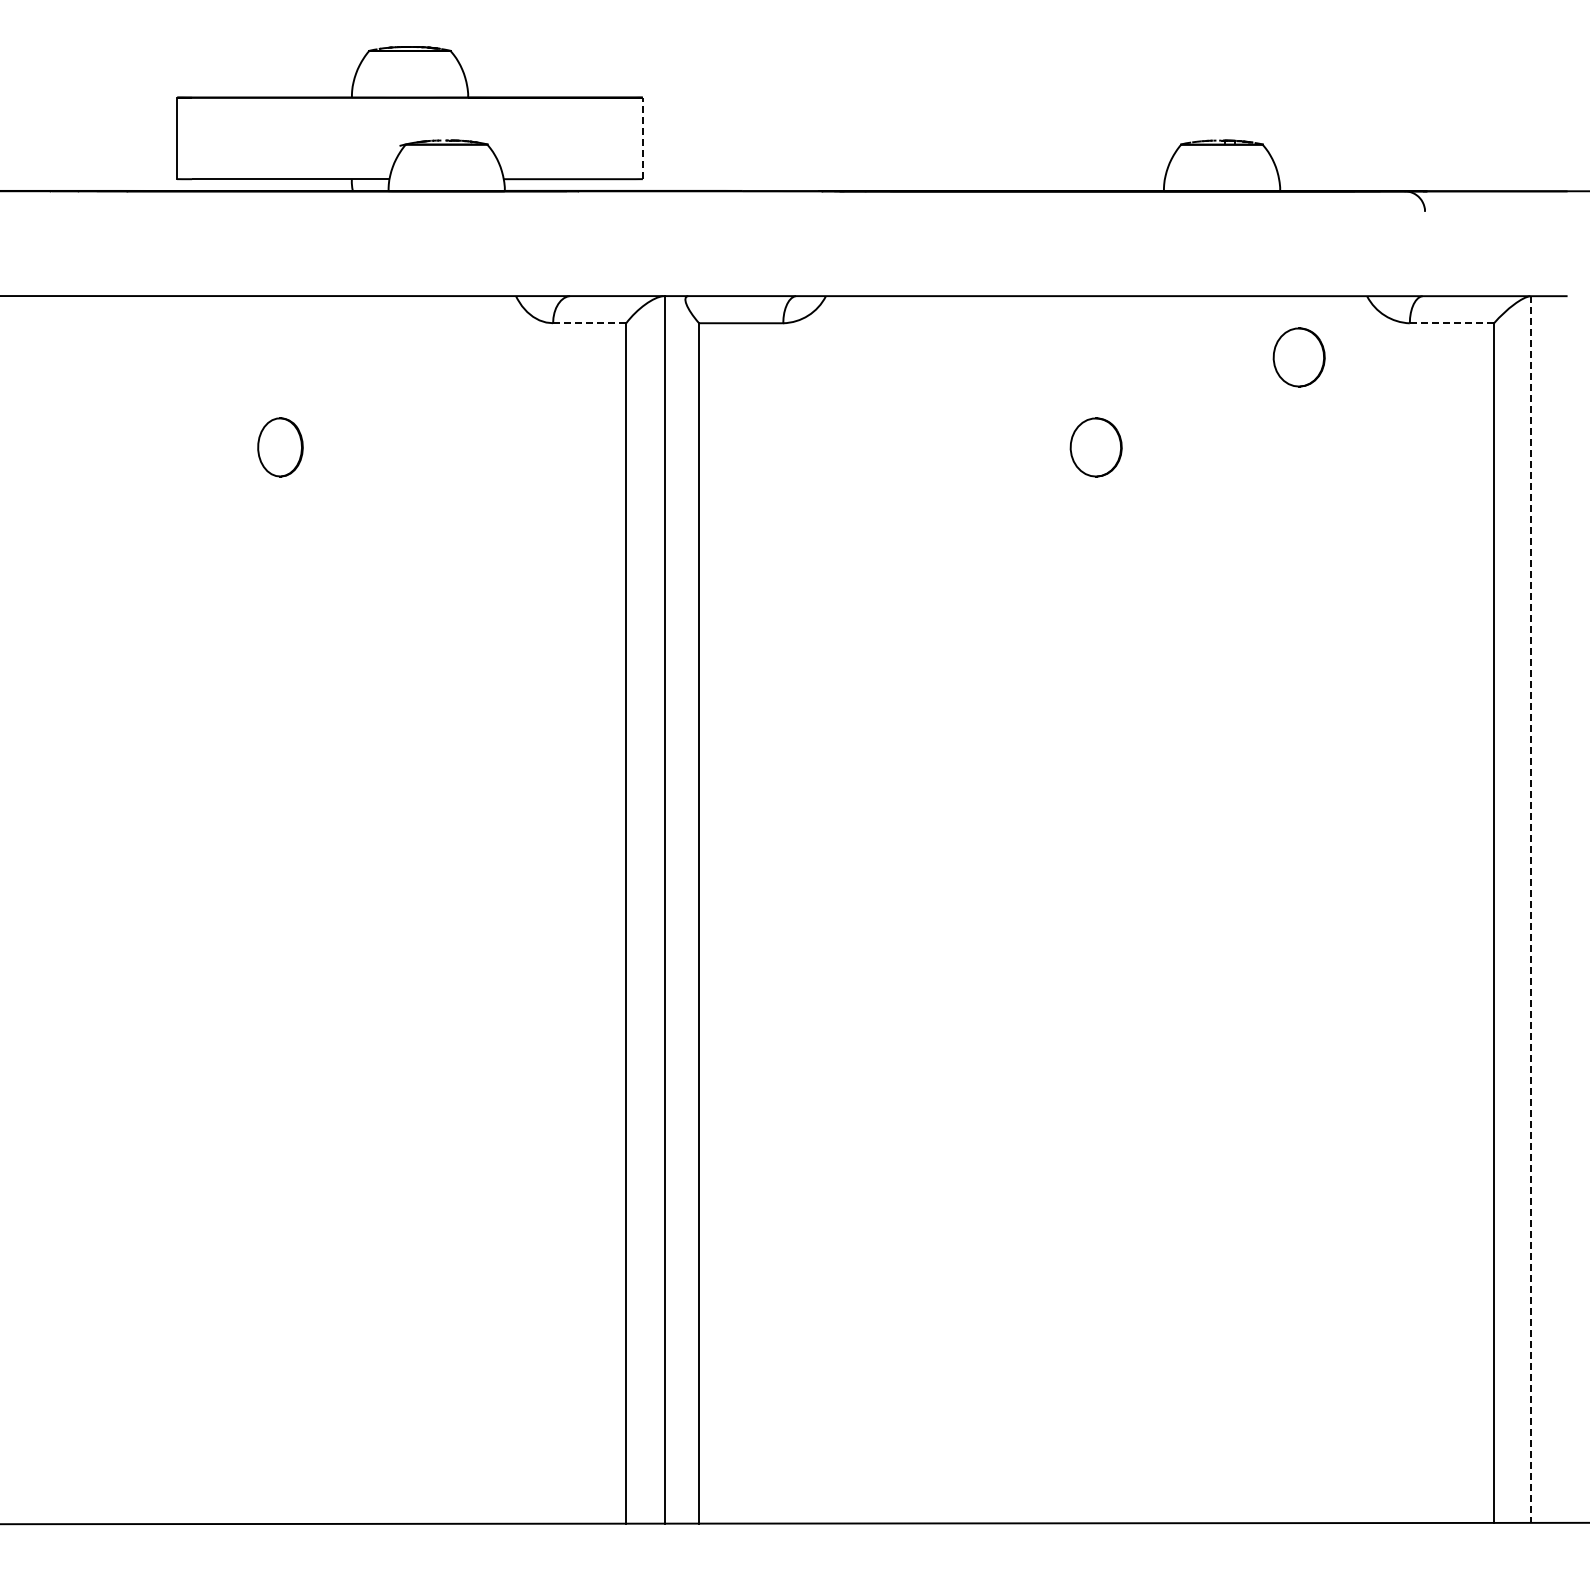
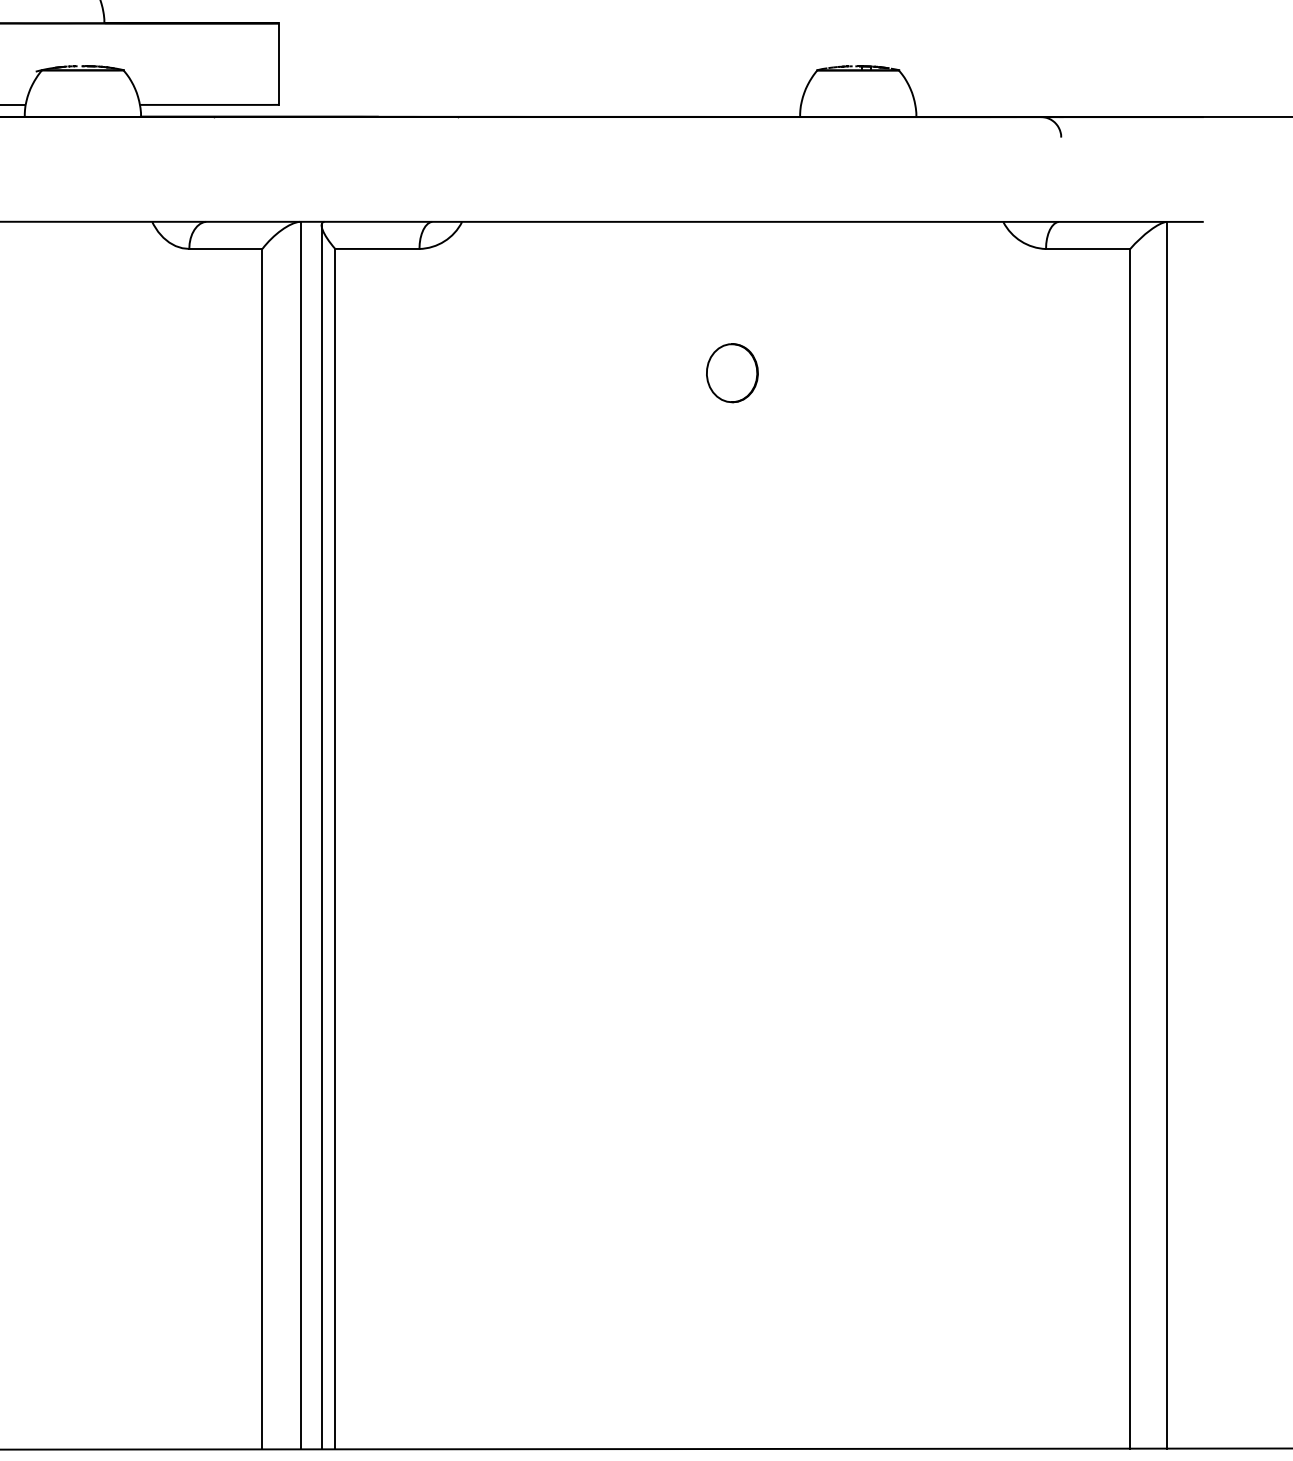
line: (642, 138) -> (278, 64), dashed -> solid
line: (589, 323) -> (225, 249), dashed -> solid
line: (1451, 323) -> (1087, 249), dashed -> solid
part: (1298, 357) -> (934, 283), removed
line: (1531, 910) -> (1167, 836), dashed -> solid
line: (685, 911) -> (321, 837), added

